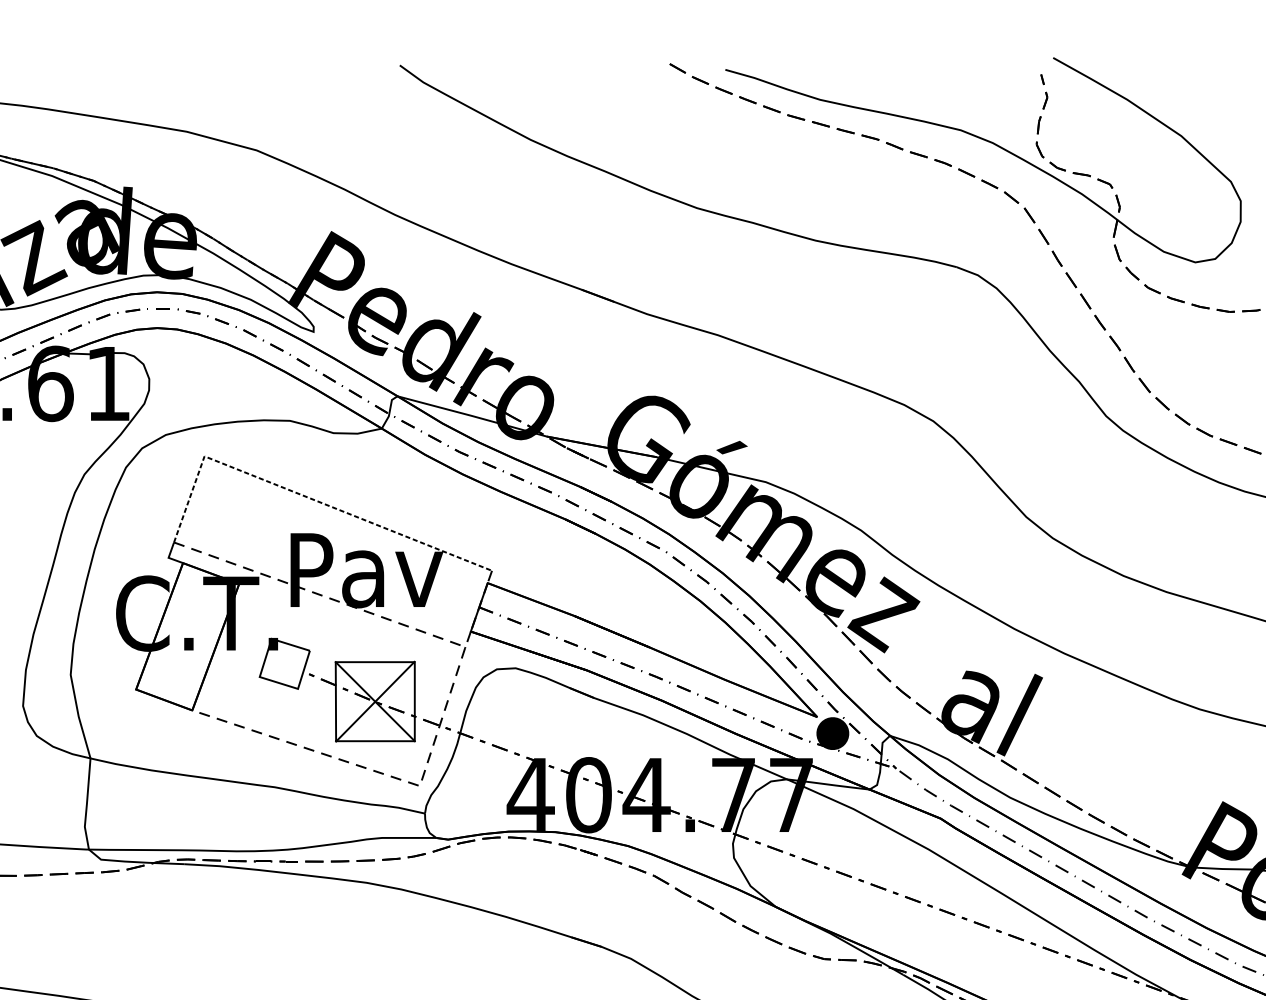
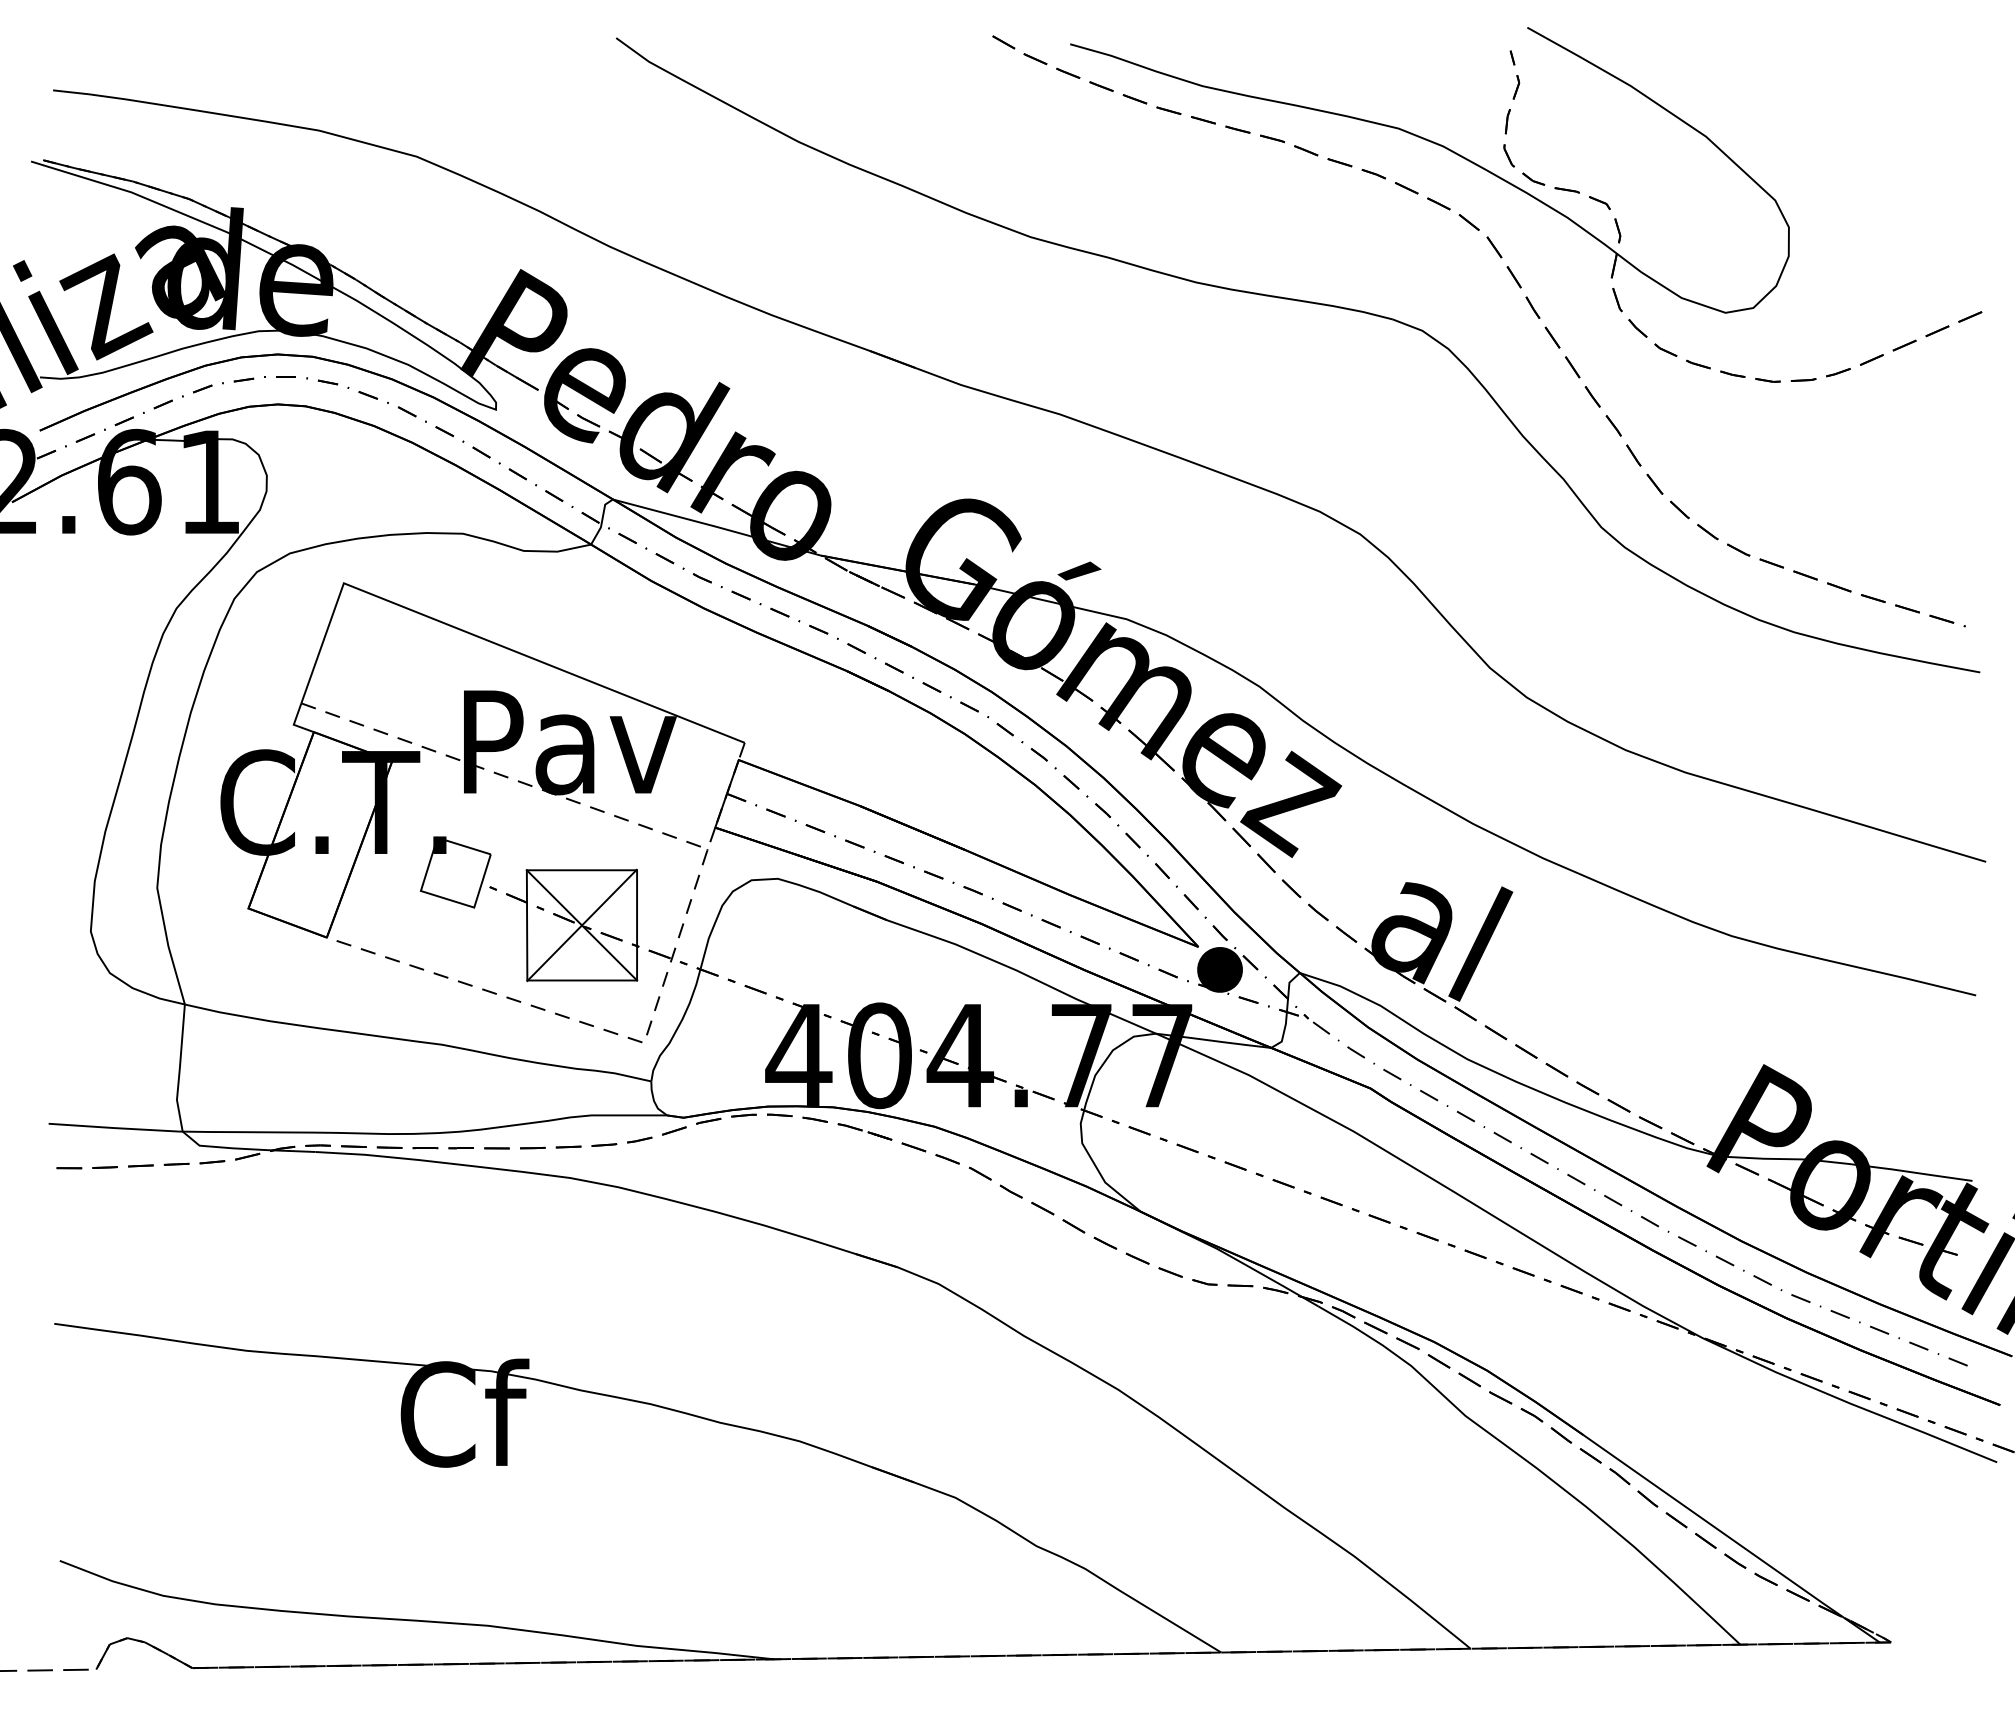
line: (305, 496) -> (484, 639), dashed -> solid

